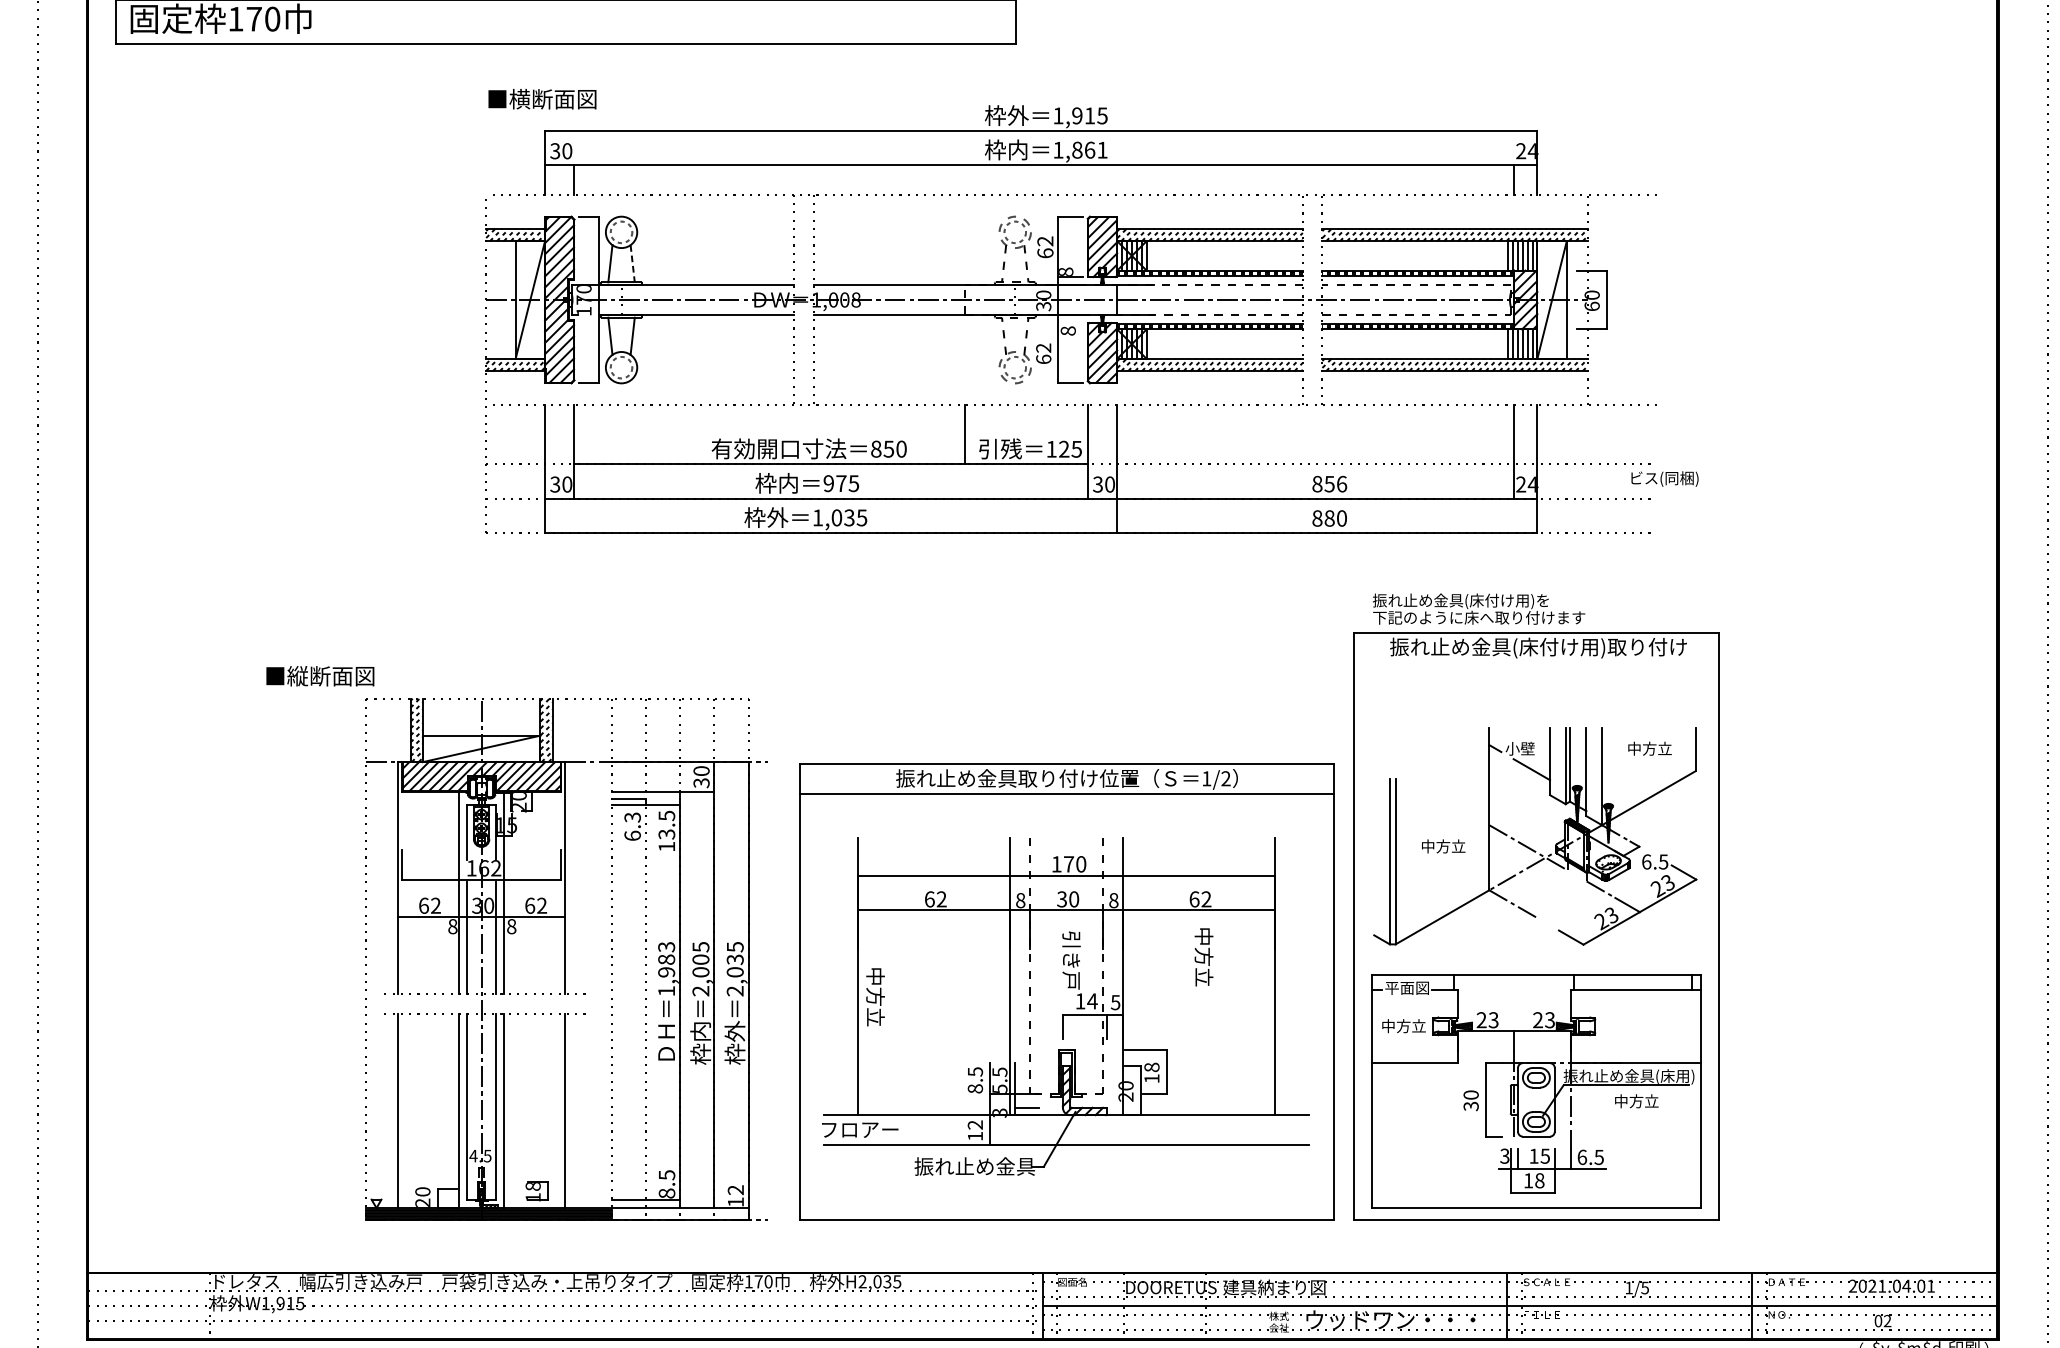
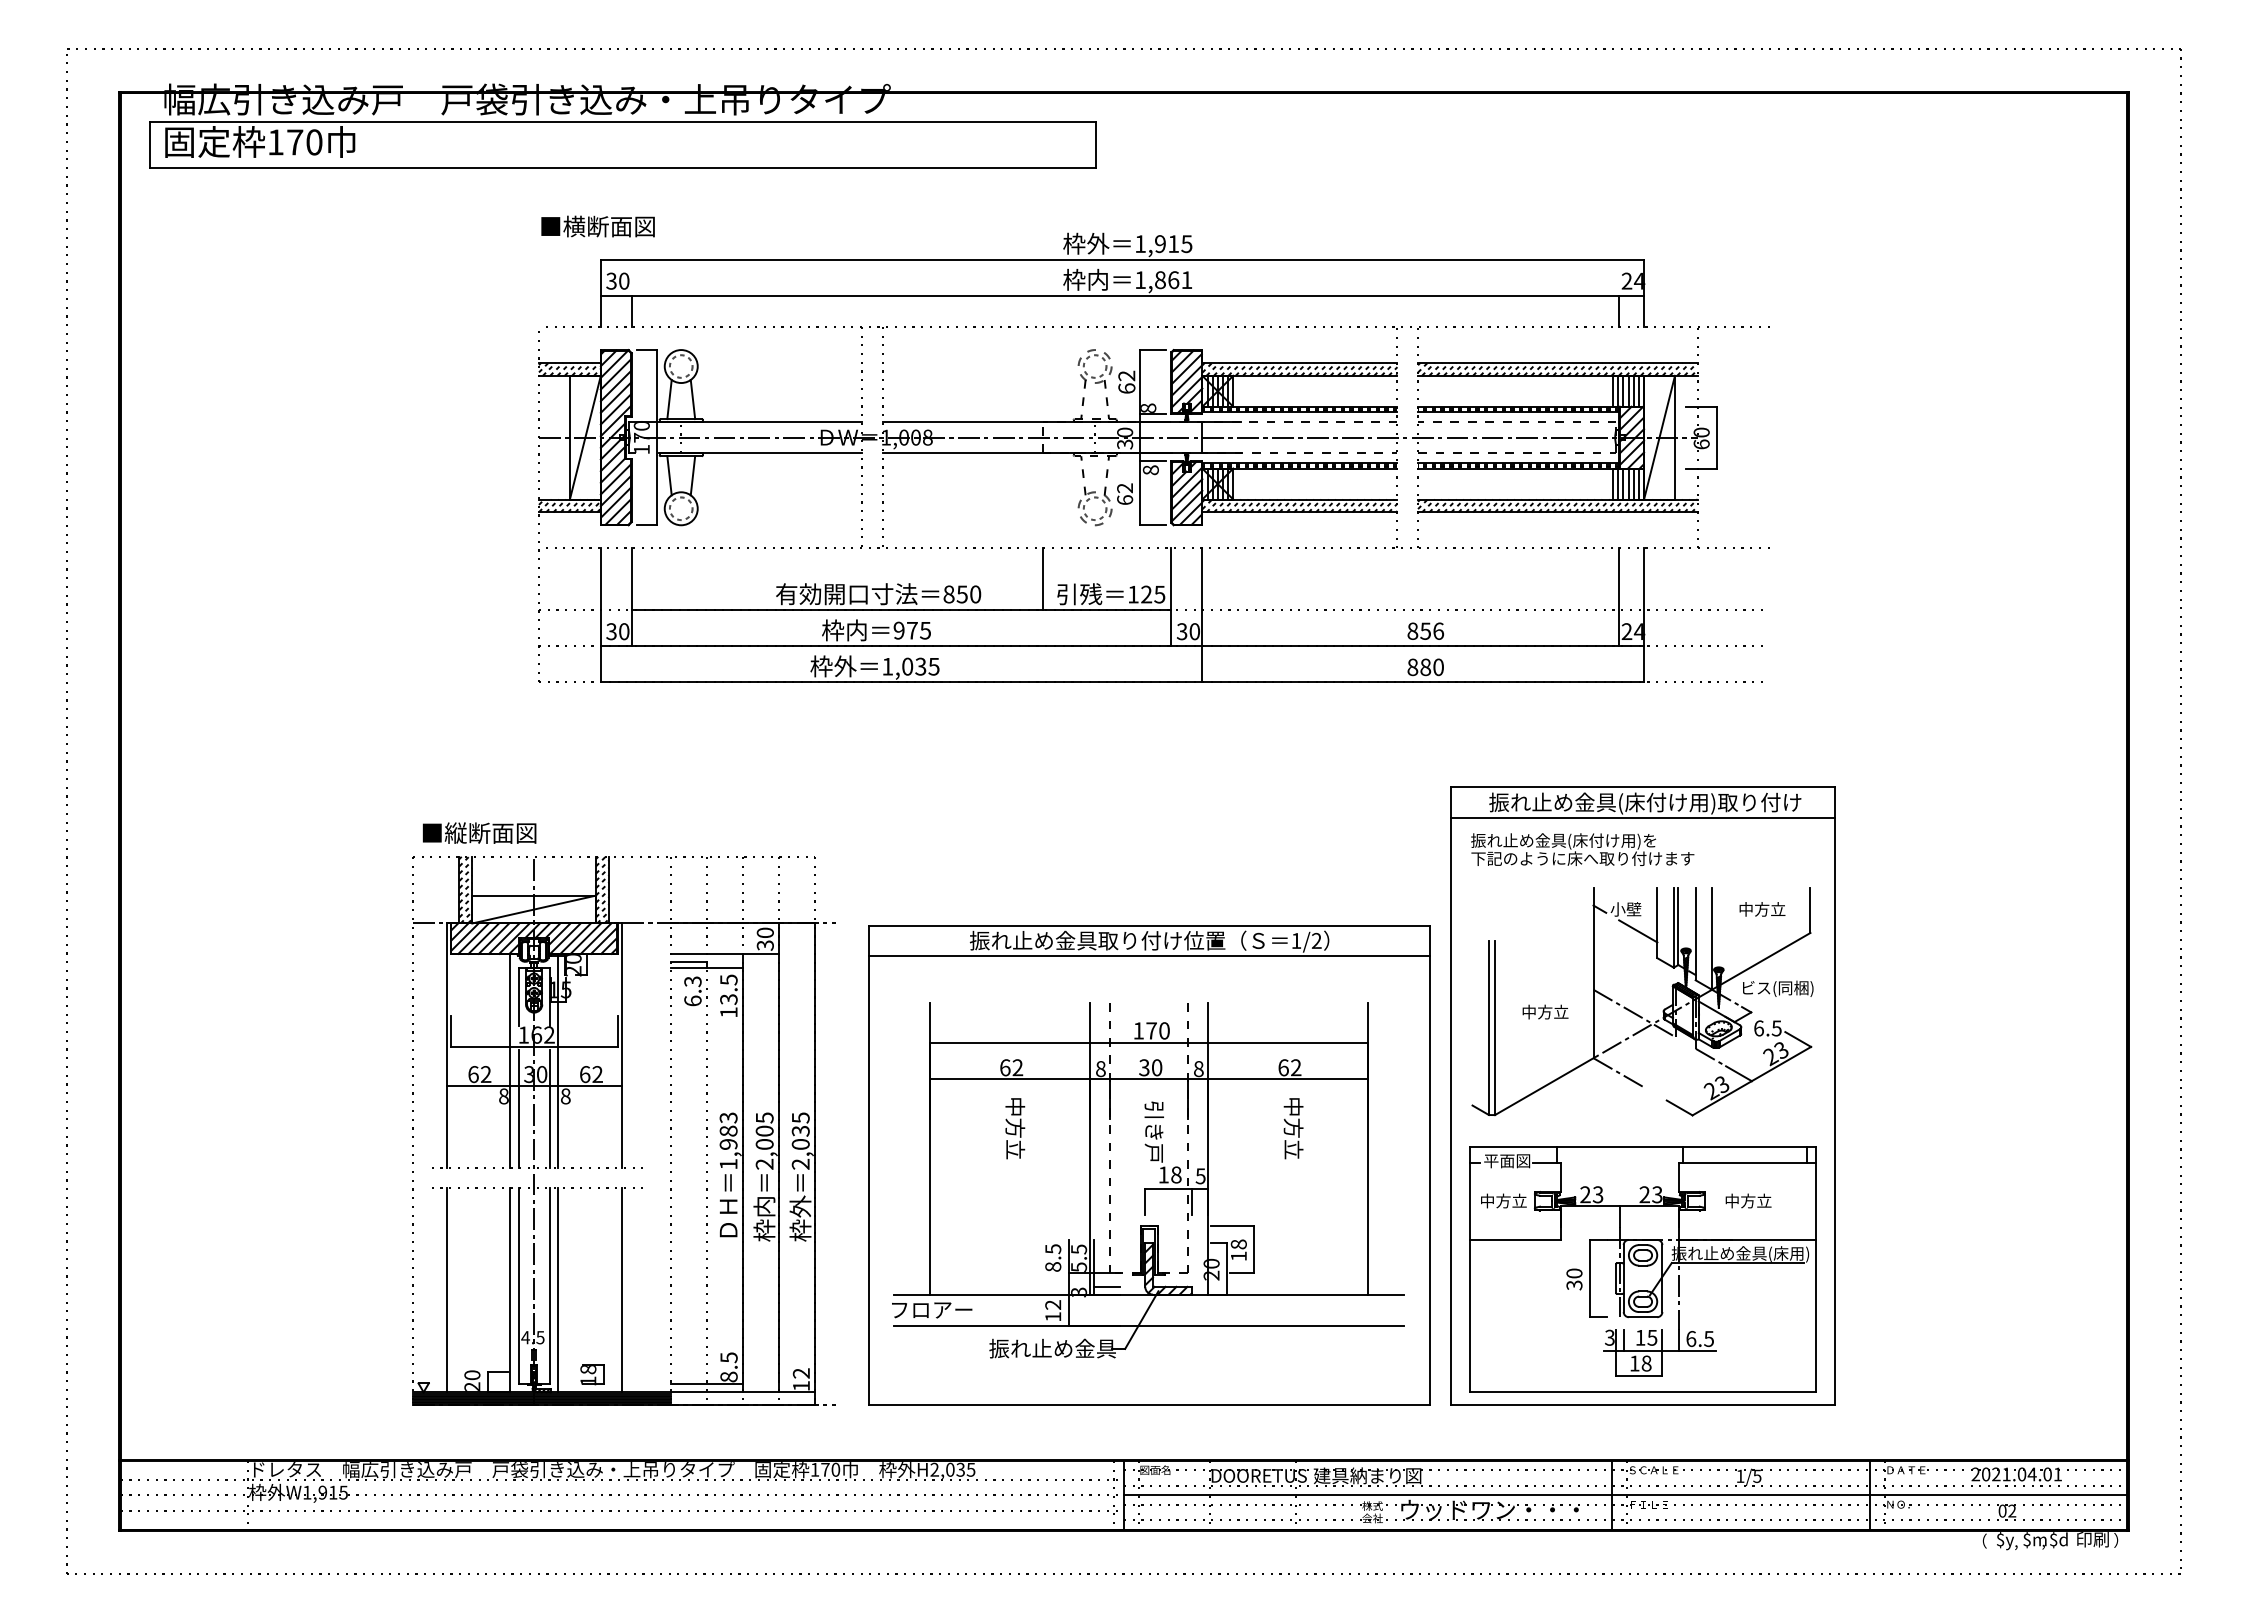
line: (632, 263) -> (692, 399), dashed -> solid
line: (1070, 322) -> (1153, 461), added
text: (1665, 478) -> (1778, 988), moved
text: (1478, 609) -> (1582, 849), moved
line: (1536, 662) -> (1643, 818), added
text: (320, 675) -> (479, 832), moved
text: (875, 997) -> (1015, 1128), moved
text: (1091, 1000) -> (1175, 1174), 14 -> 18
text: (1636, 1100) -> (1748, 1200), moved

